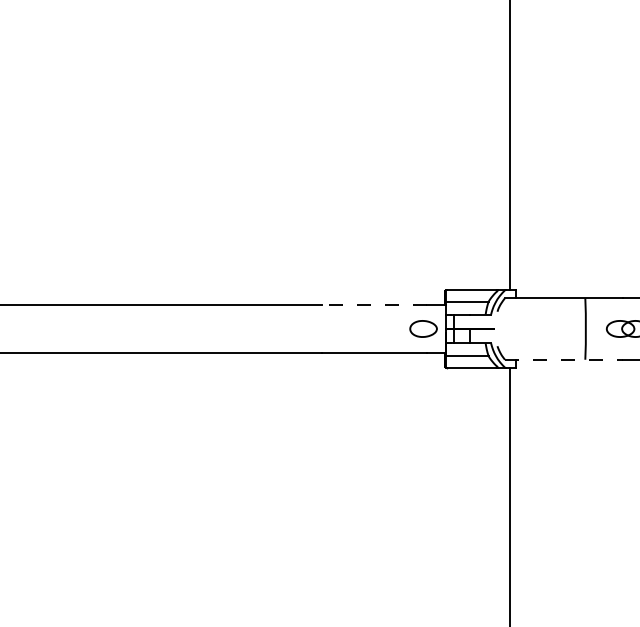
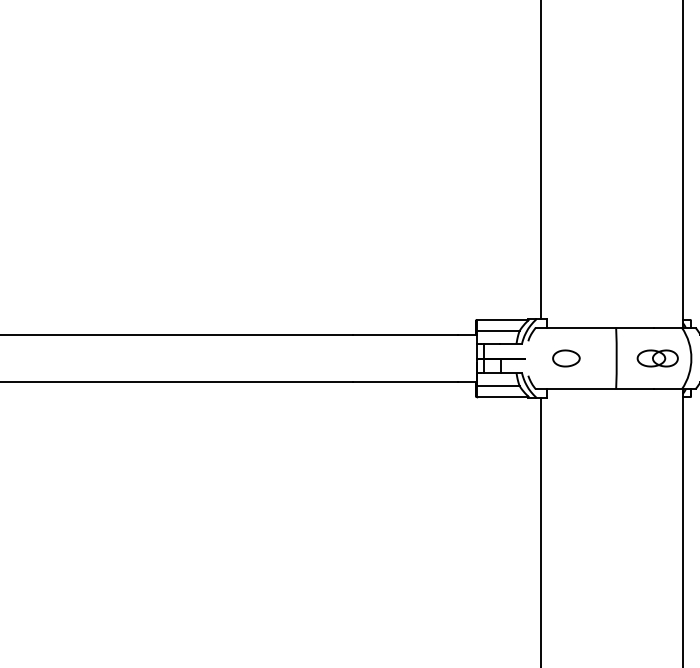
line: (374, 304) -> (405, 334), dashed -> solid
part: (423, 328) -> (566, 358), moved
line: (563, 359) -> (594, 389), dashed -> solid

